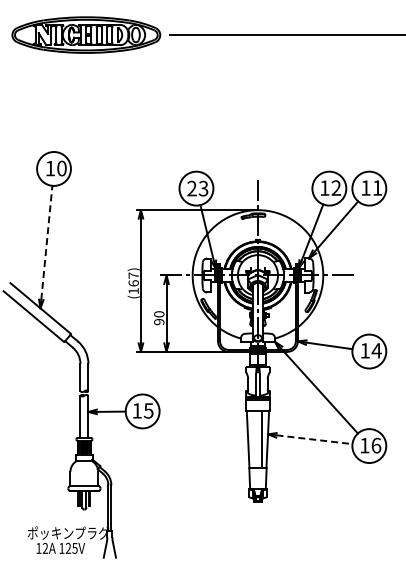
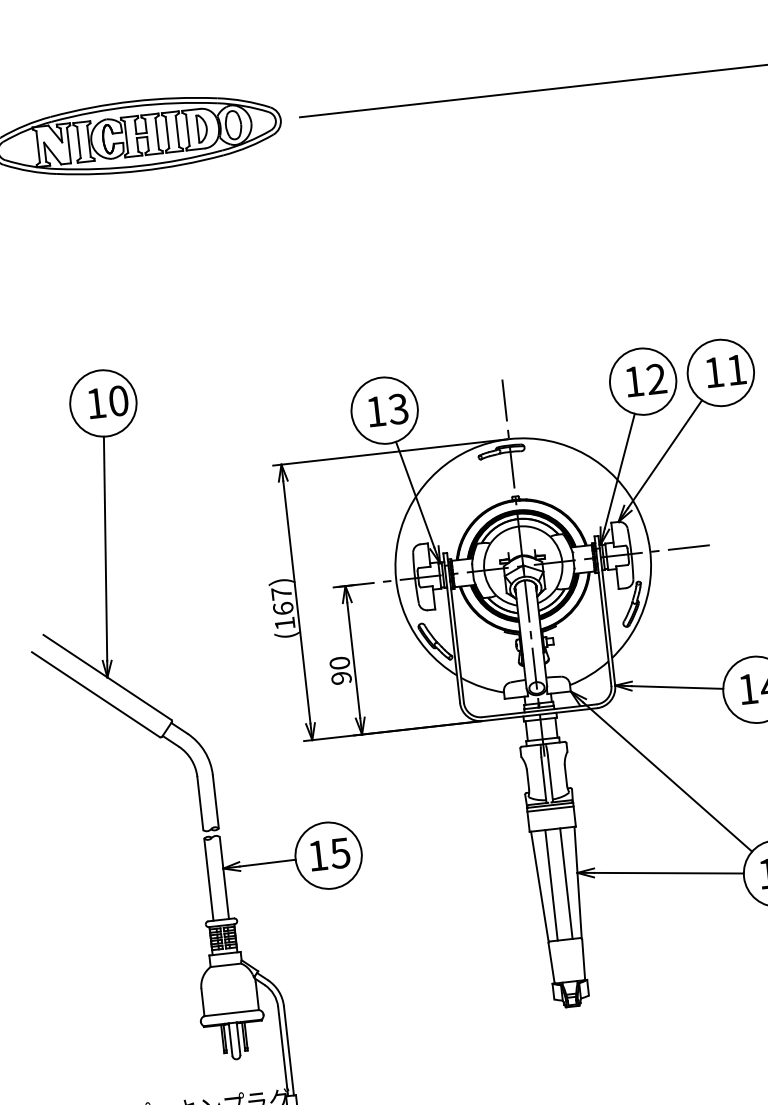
text: (191, 188) -> (375, 411), 23 -> 13
line: (46, 242) -> (104, 548), dashed -> solid
line: (254, 438) -> (552, 883), added
line: (314, 439) -> (668, 872), dashed -> solid

